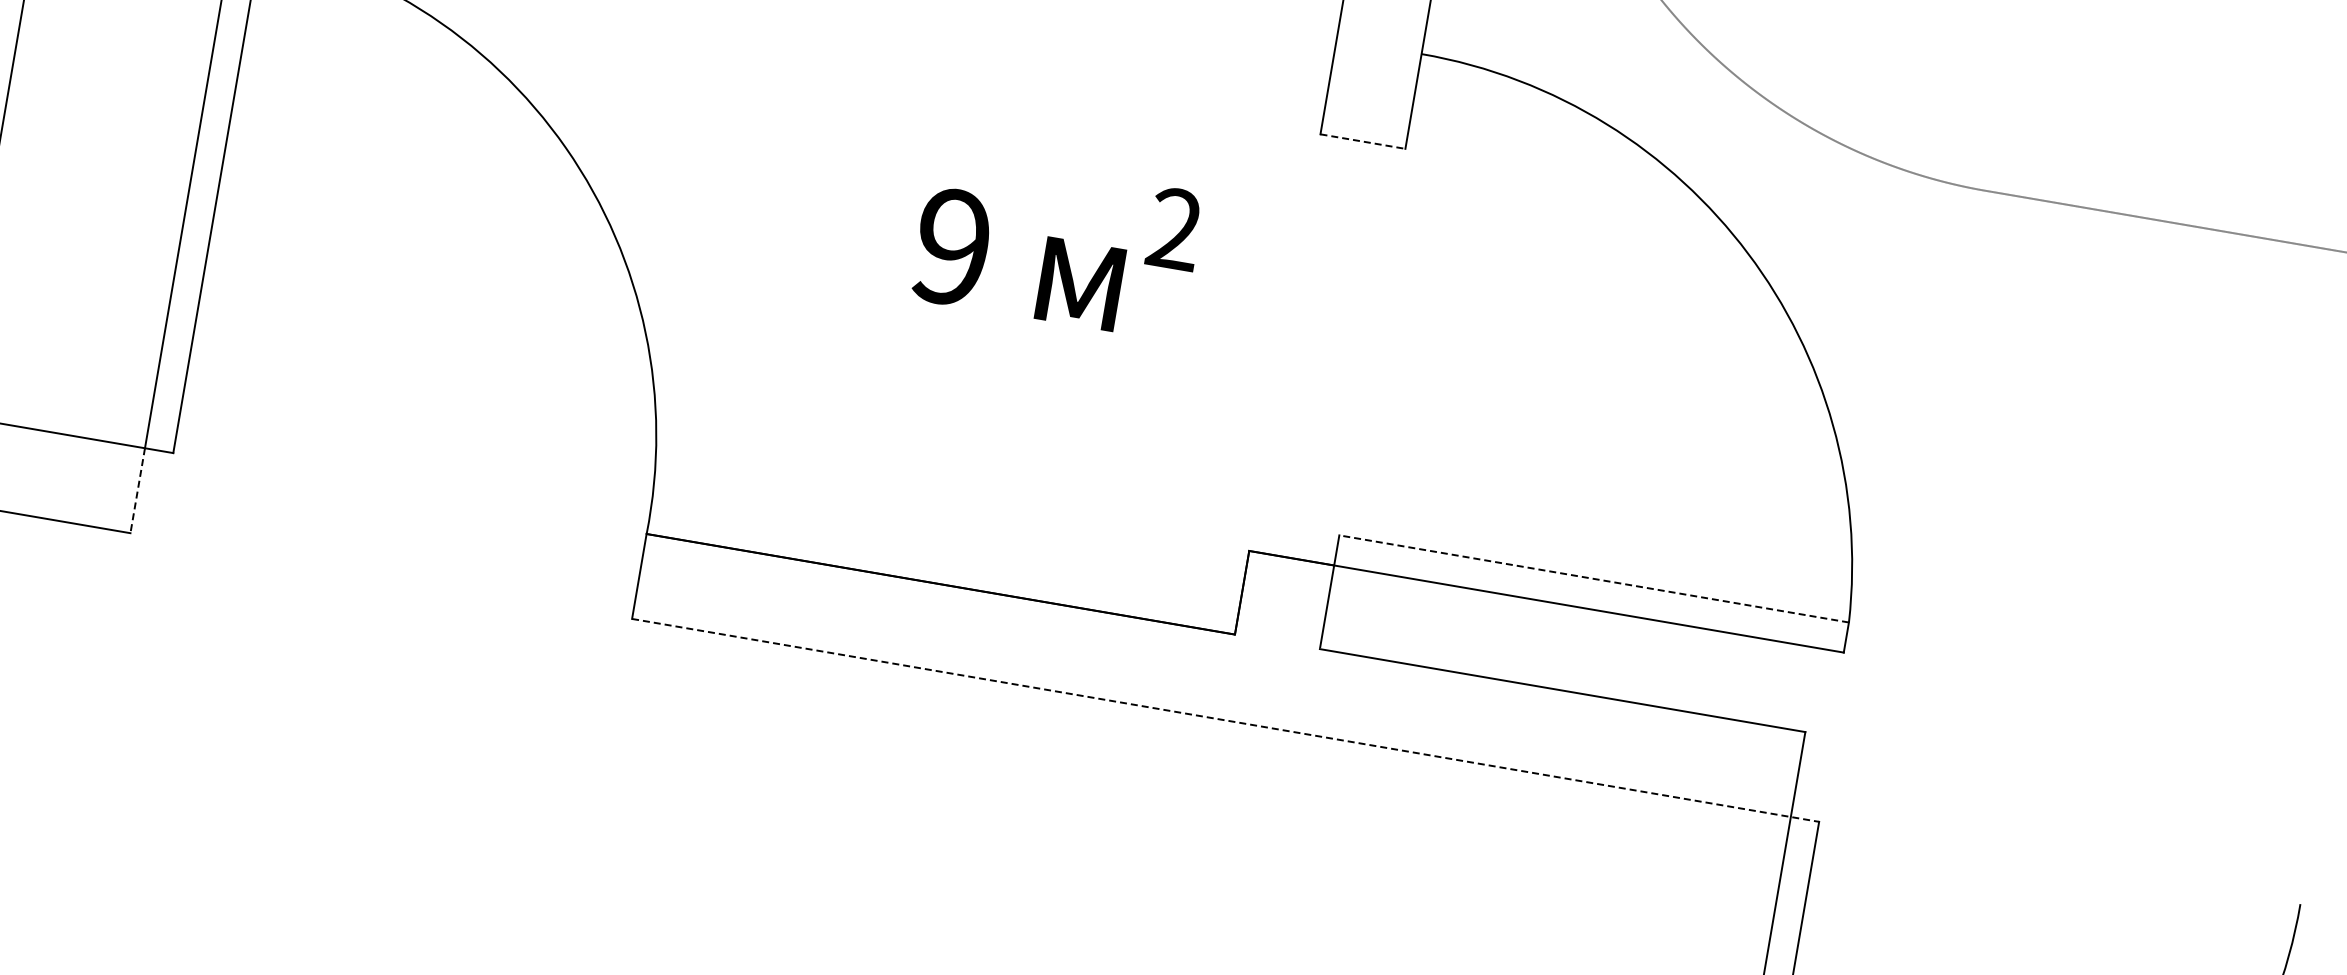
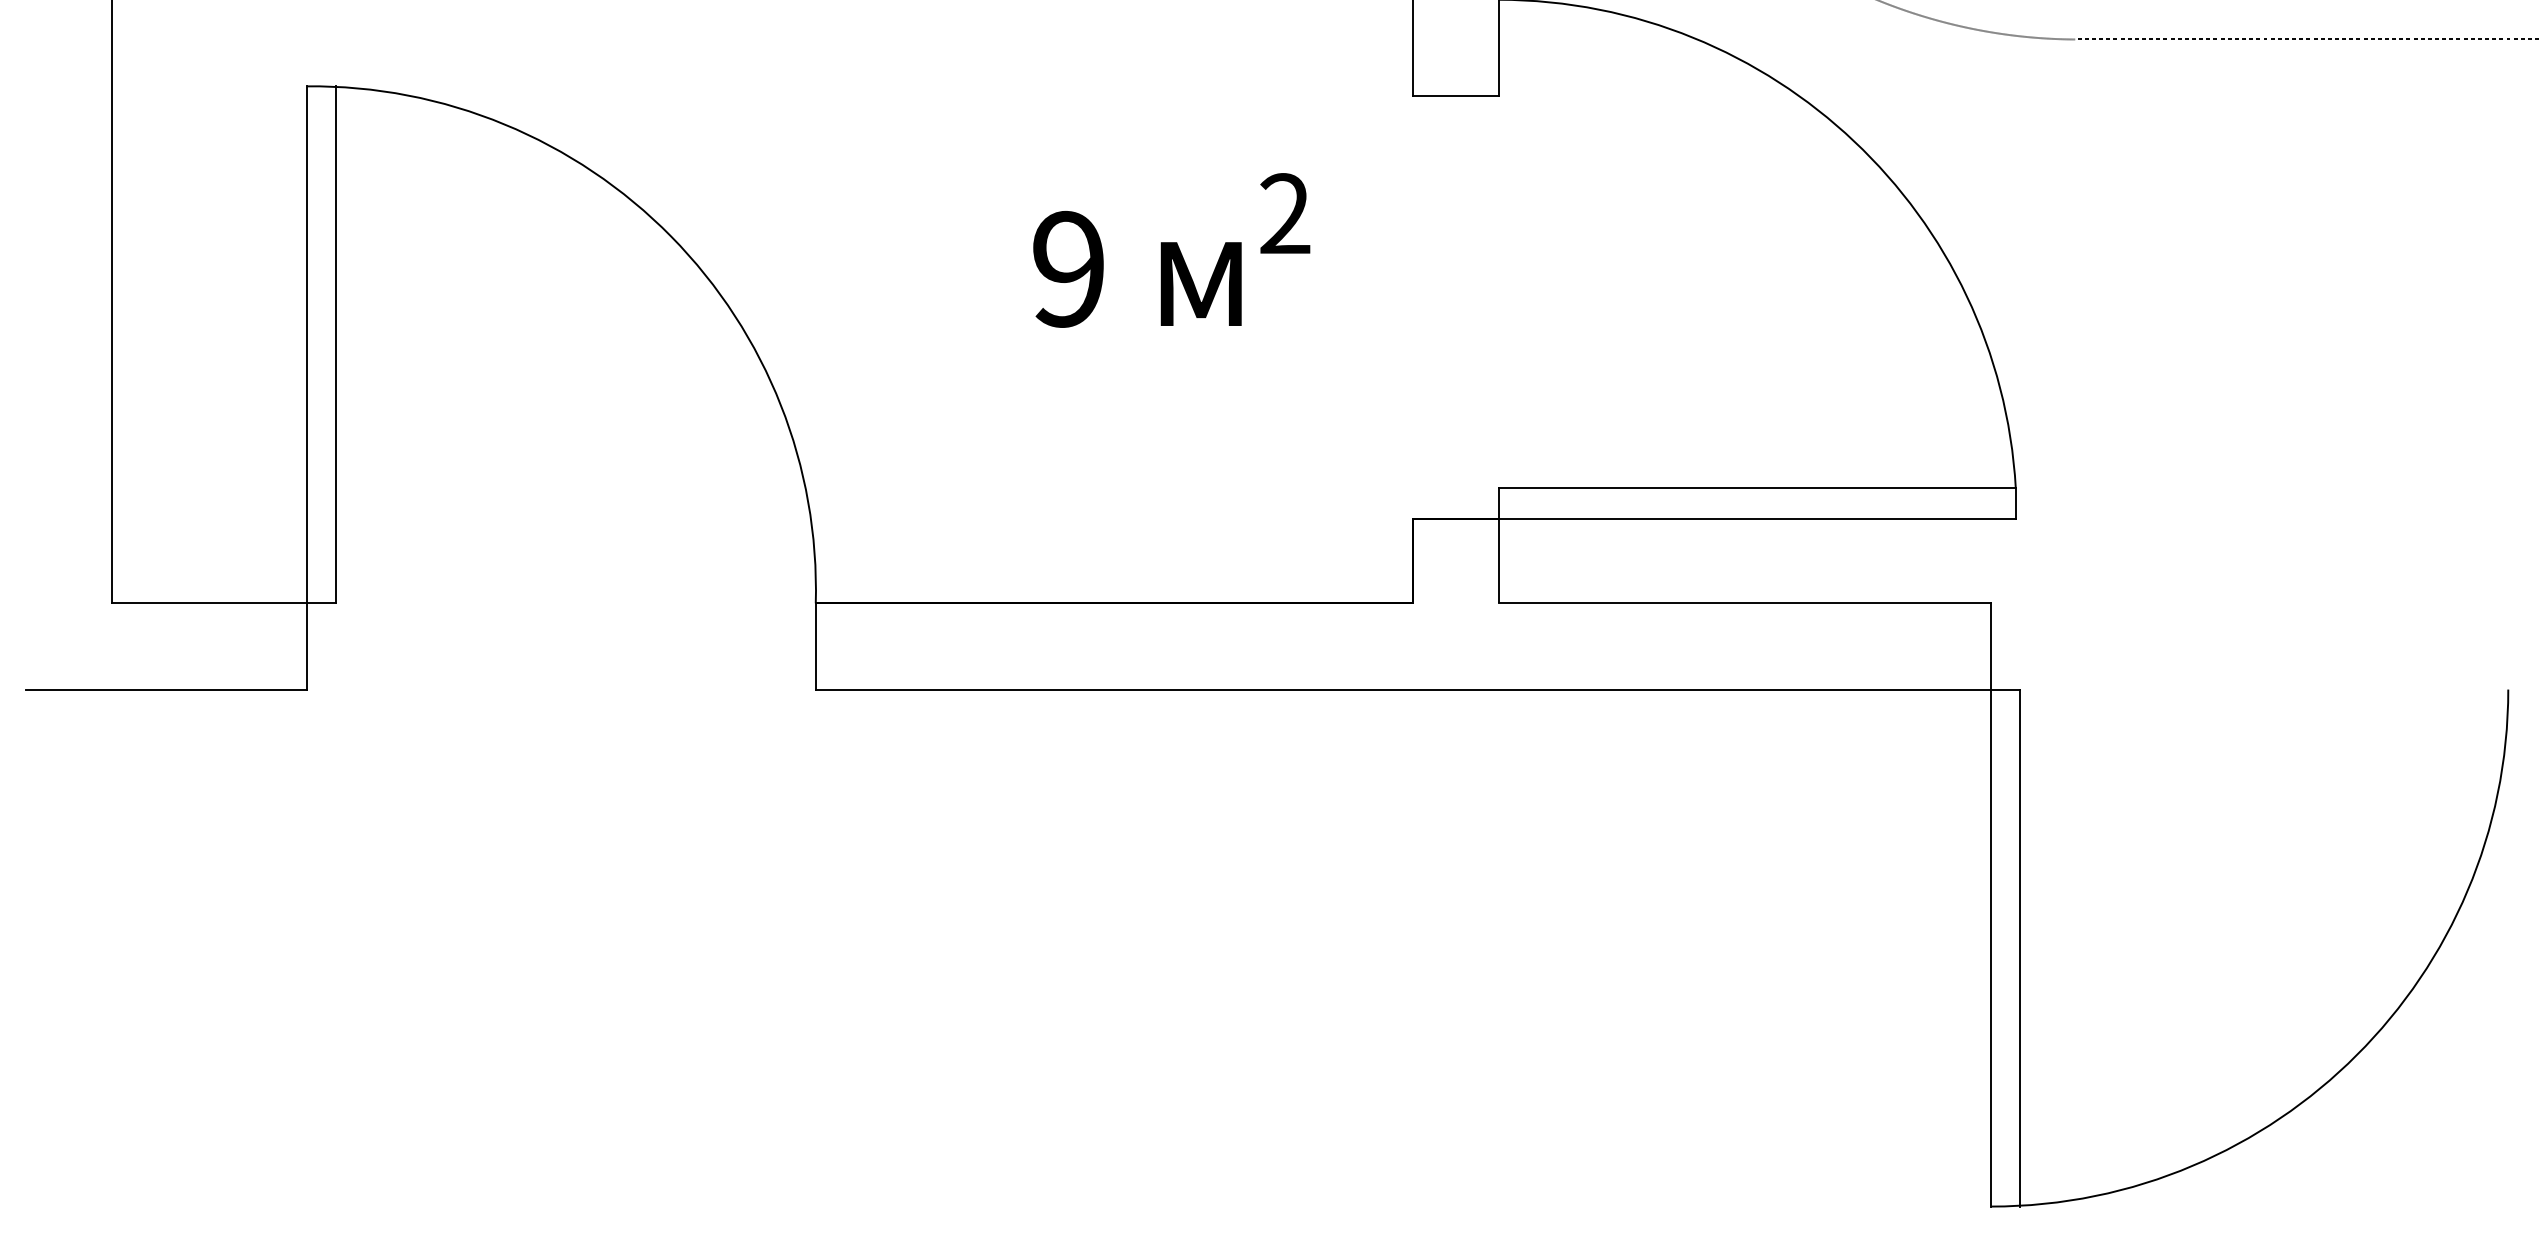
line: (1363, 141) -> (1456, 95), dashed -> solid
line: (137, 490) -> (306, 646), dashed -> solid
line: (1593, 579) -> (1756, 488), dashed -> solid
line: (1226, 720) -> (1418, 689), dashed -> solid

